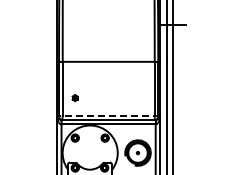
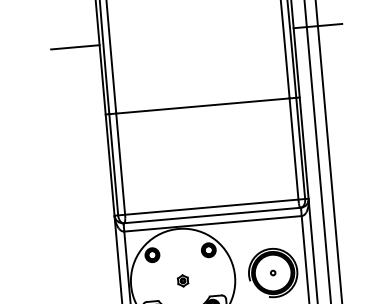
line: (44, 25) -> (75, 48), added
part: (74, 98) -> (181, 281), moved
line: (108, 115) -> (211, 207), dashed -> solid

